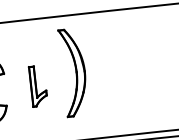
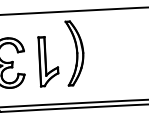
part: (38, 85) -> (48, 61), size x1.67

